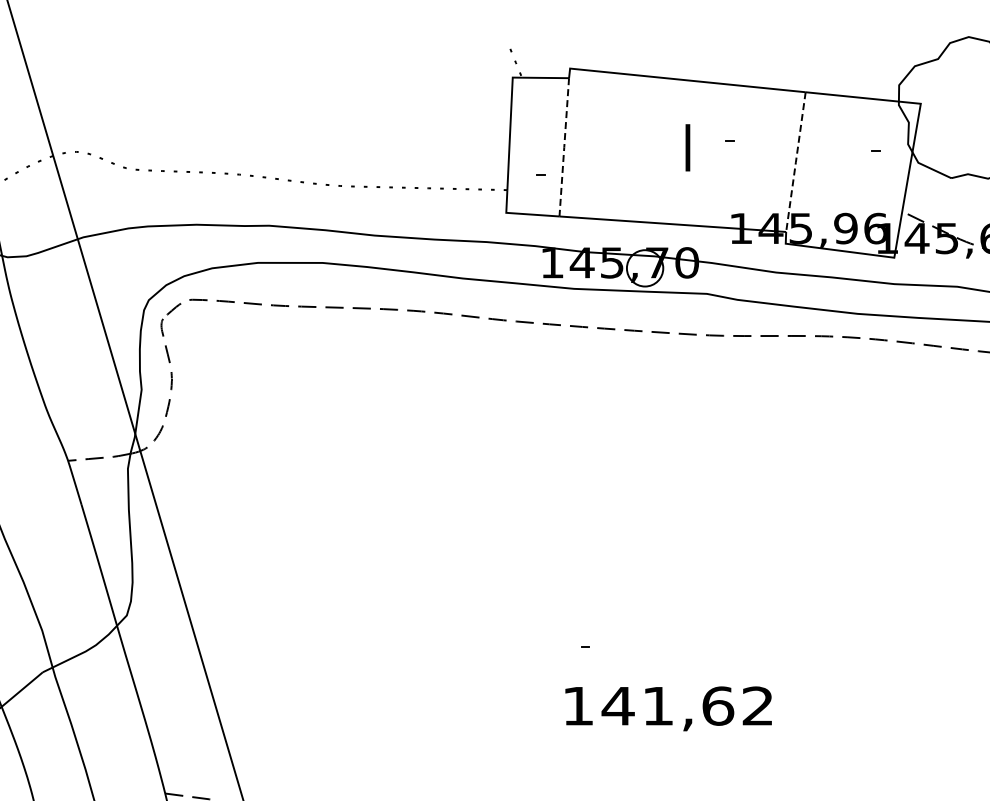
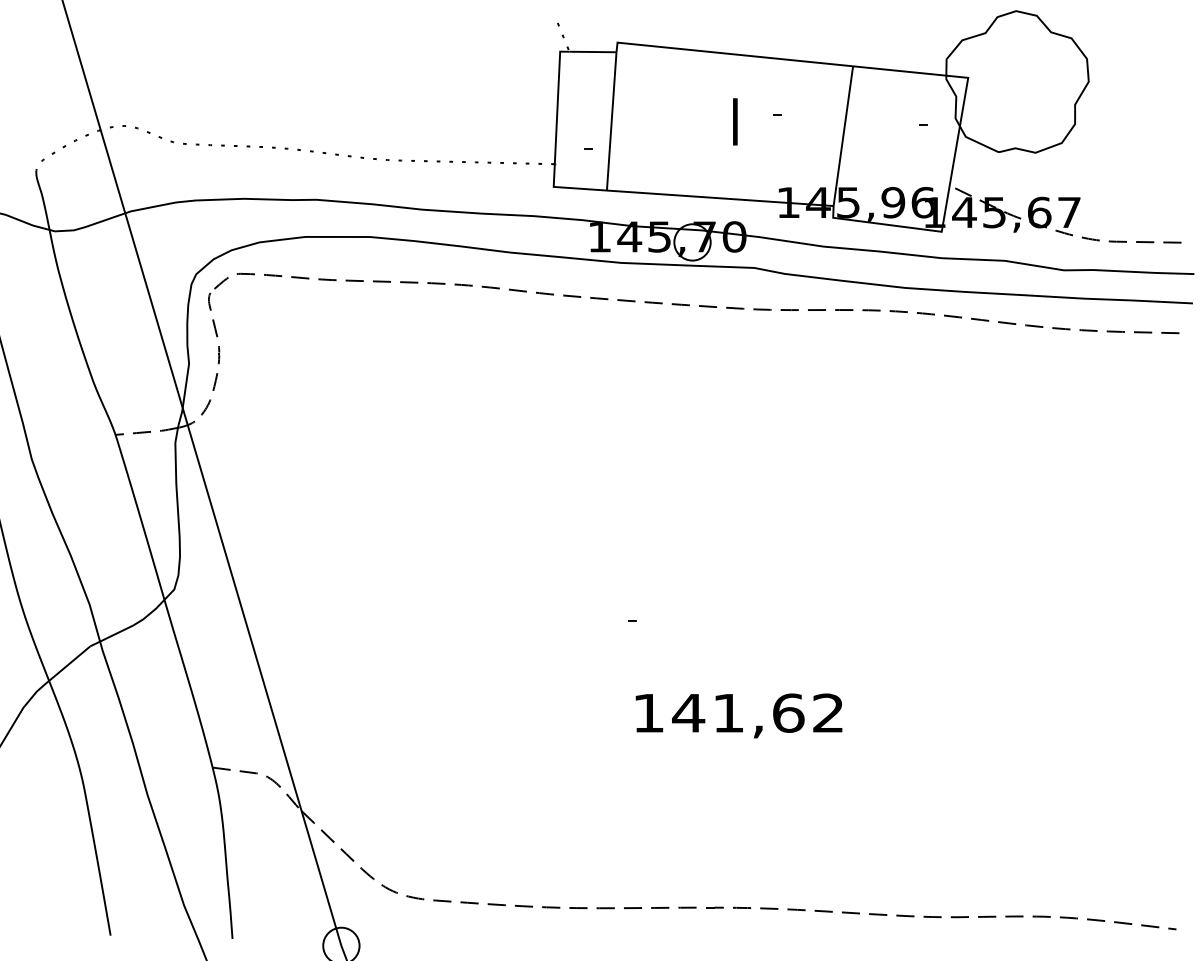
line: (564, 147) -> (611, 121), dashed -> solid
line: (796, 162) -> (843, 136), dashed -> solid
text: (668, 708) -> (738, 715), moved

